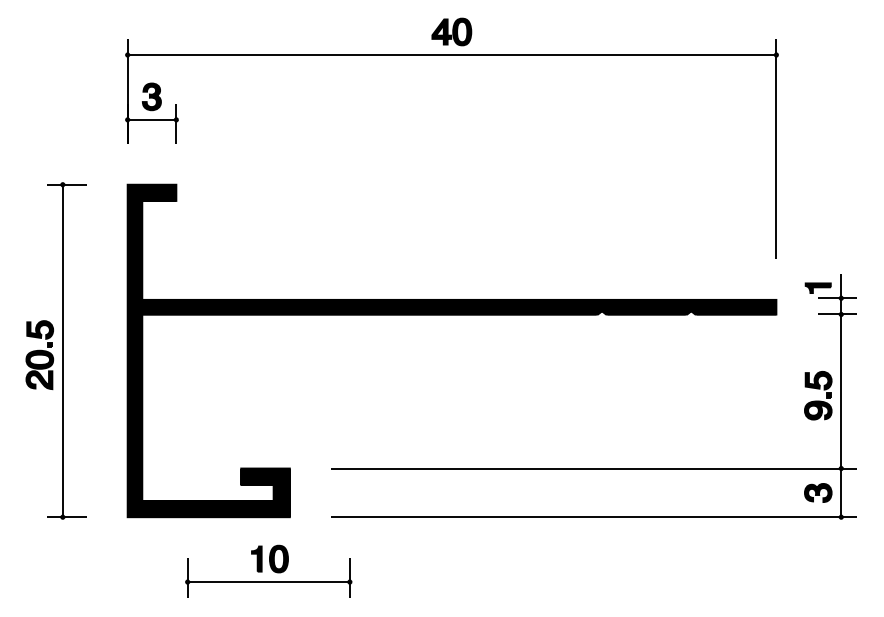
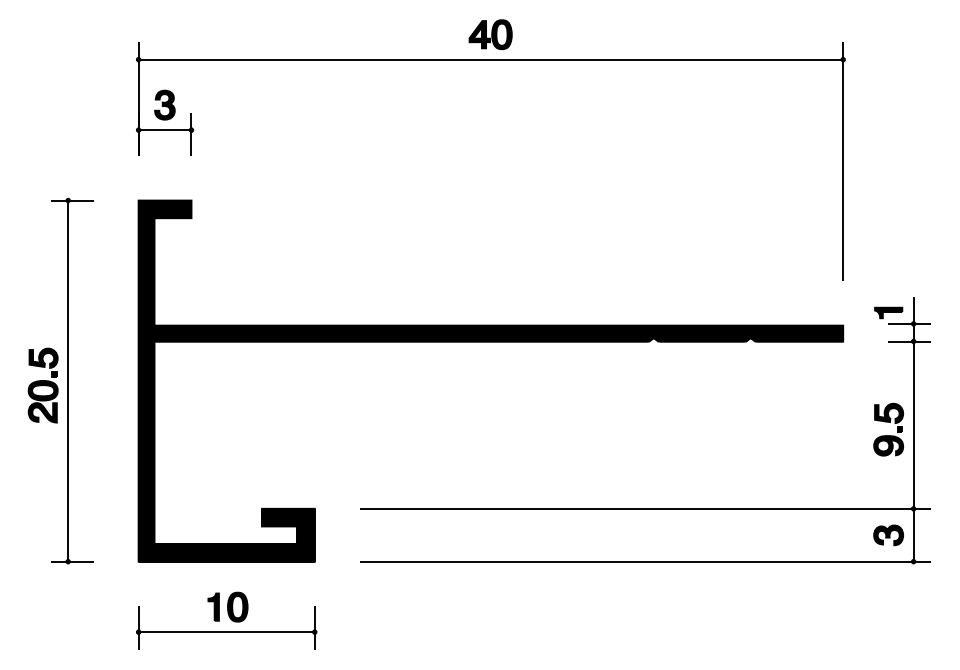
part: (268, 570) -> (226, 619), moved

